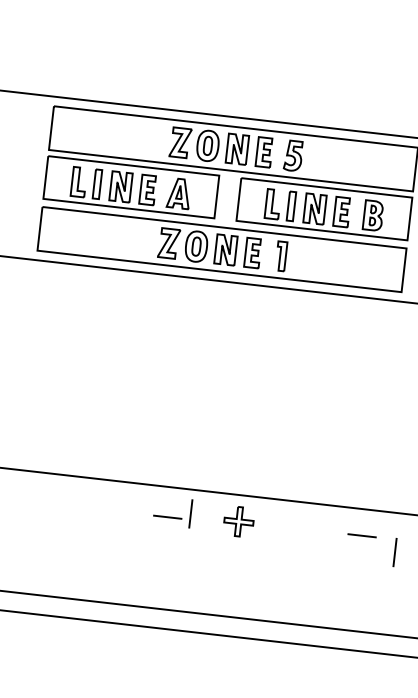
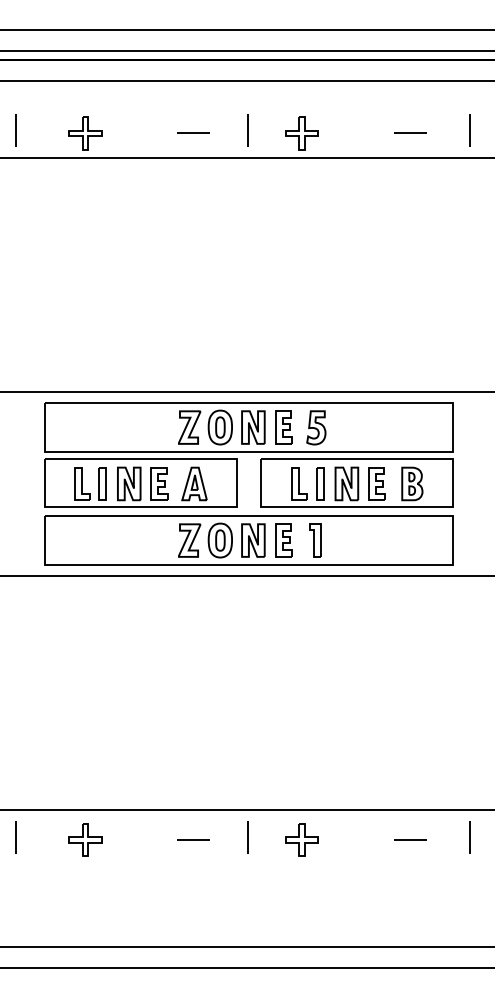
part: (45, 499) -> (85, 839), added
line: (167, 516) -> (193, 839), moved
line: (362, 535) -> (410, 839), moved
line: (394, 552) -> (469, 837), moved

